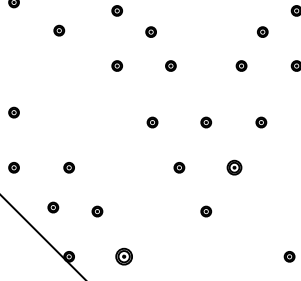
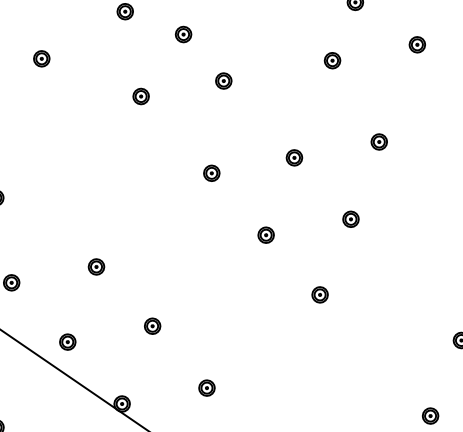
part: (234, 167) -> (350, 218), size x0.71
part: (53, 207) -> (68, 341), moved
part: (124, 256) -> (207, 387), size x0.62

